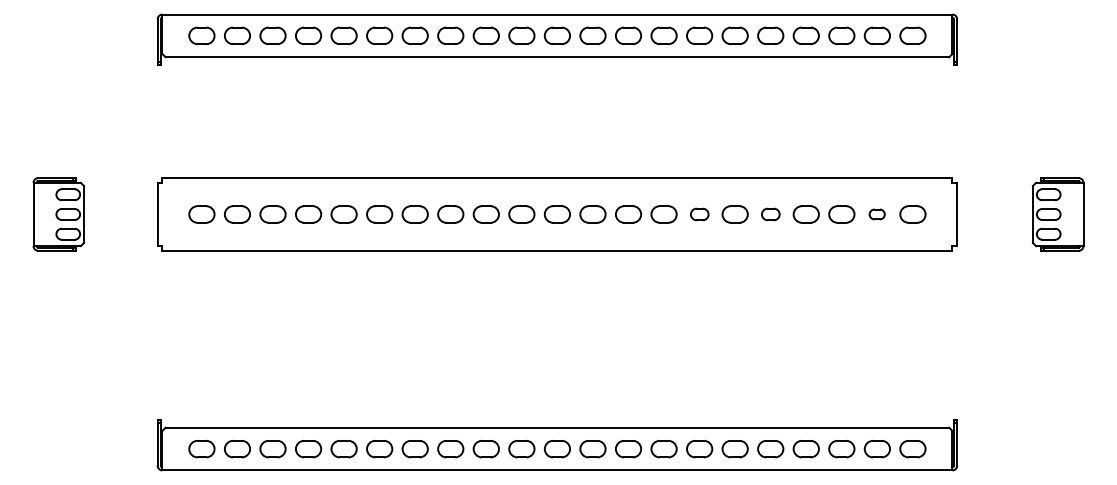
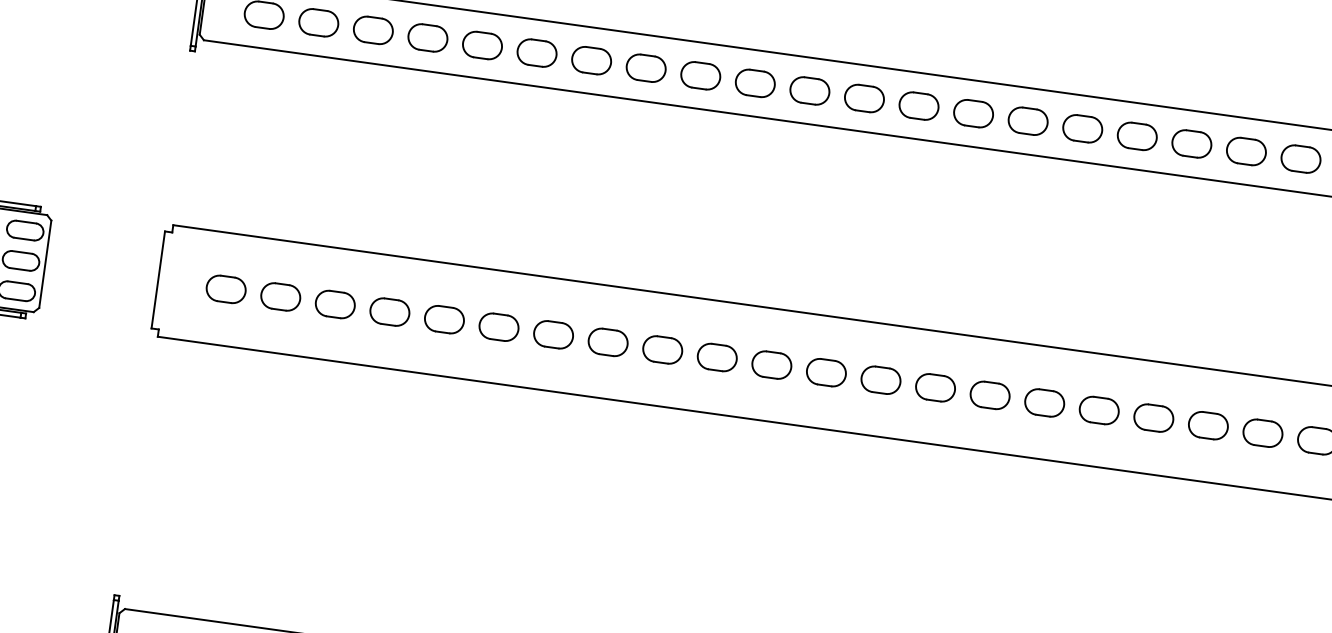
part: (699, 214) -> (989, 395), size x1.43
part: (770, 214) -> (1098, 410), size x1.43
part: (876, 214) -> (1261, 433), size x1.67

